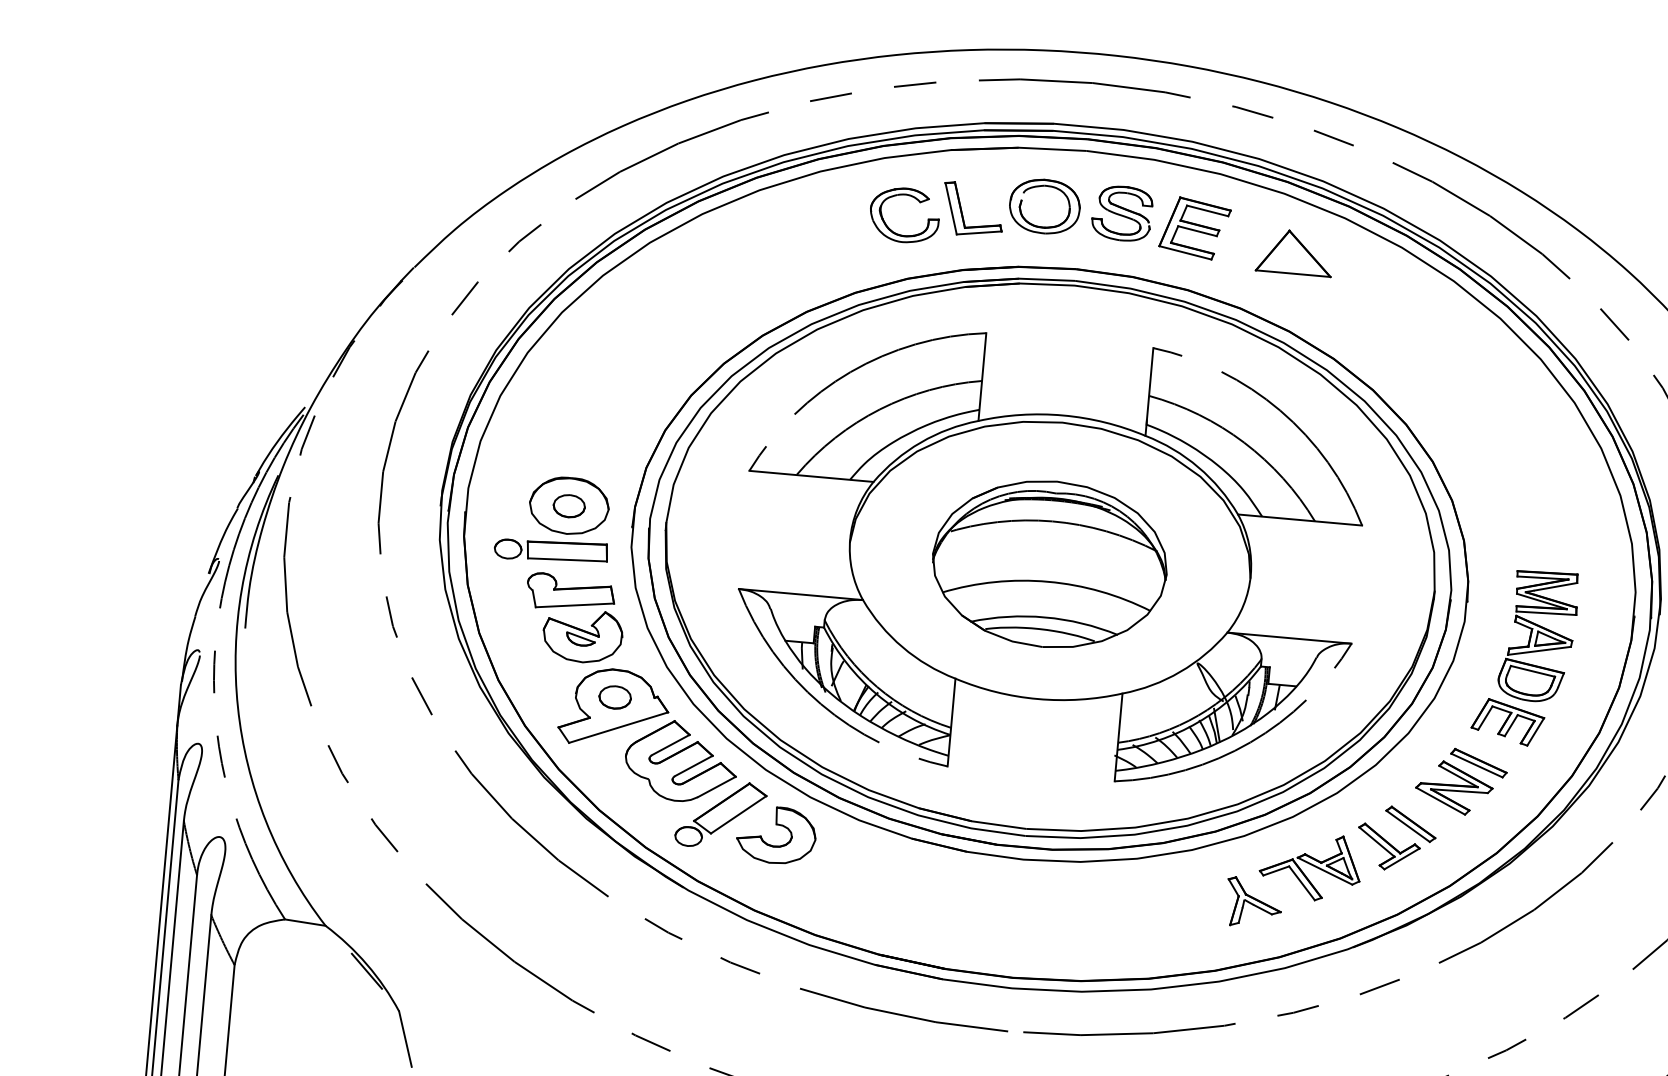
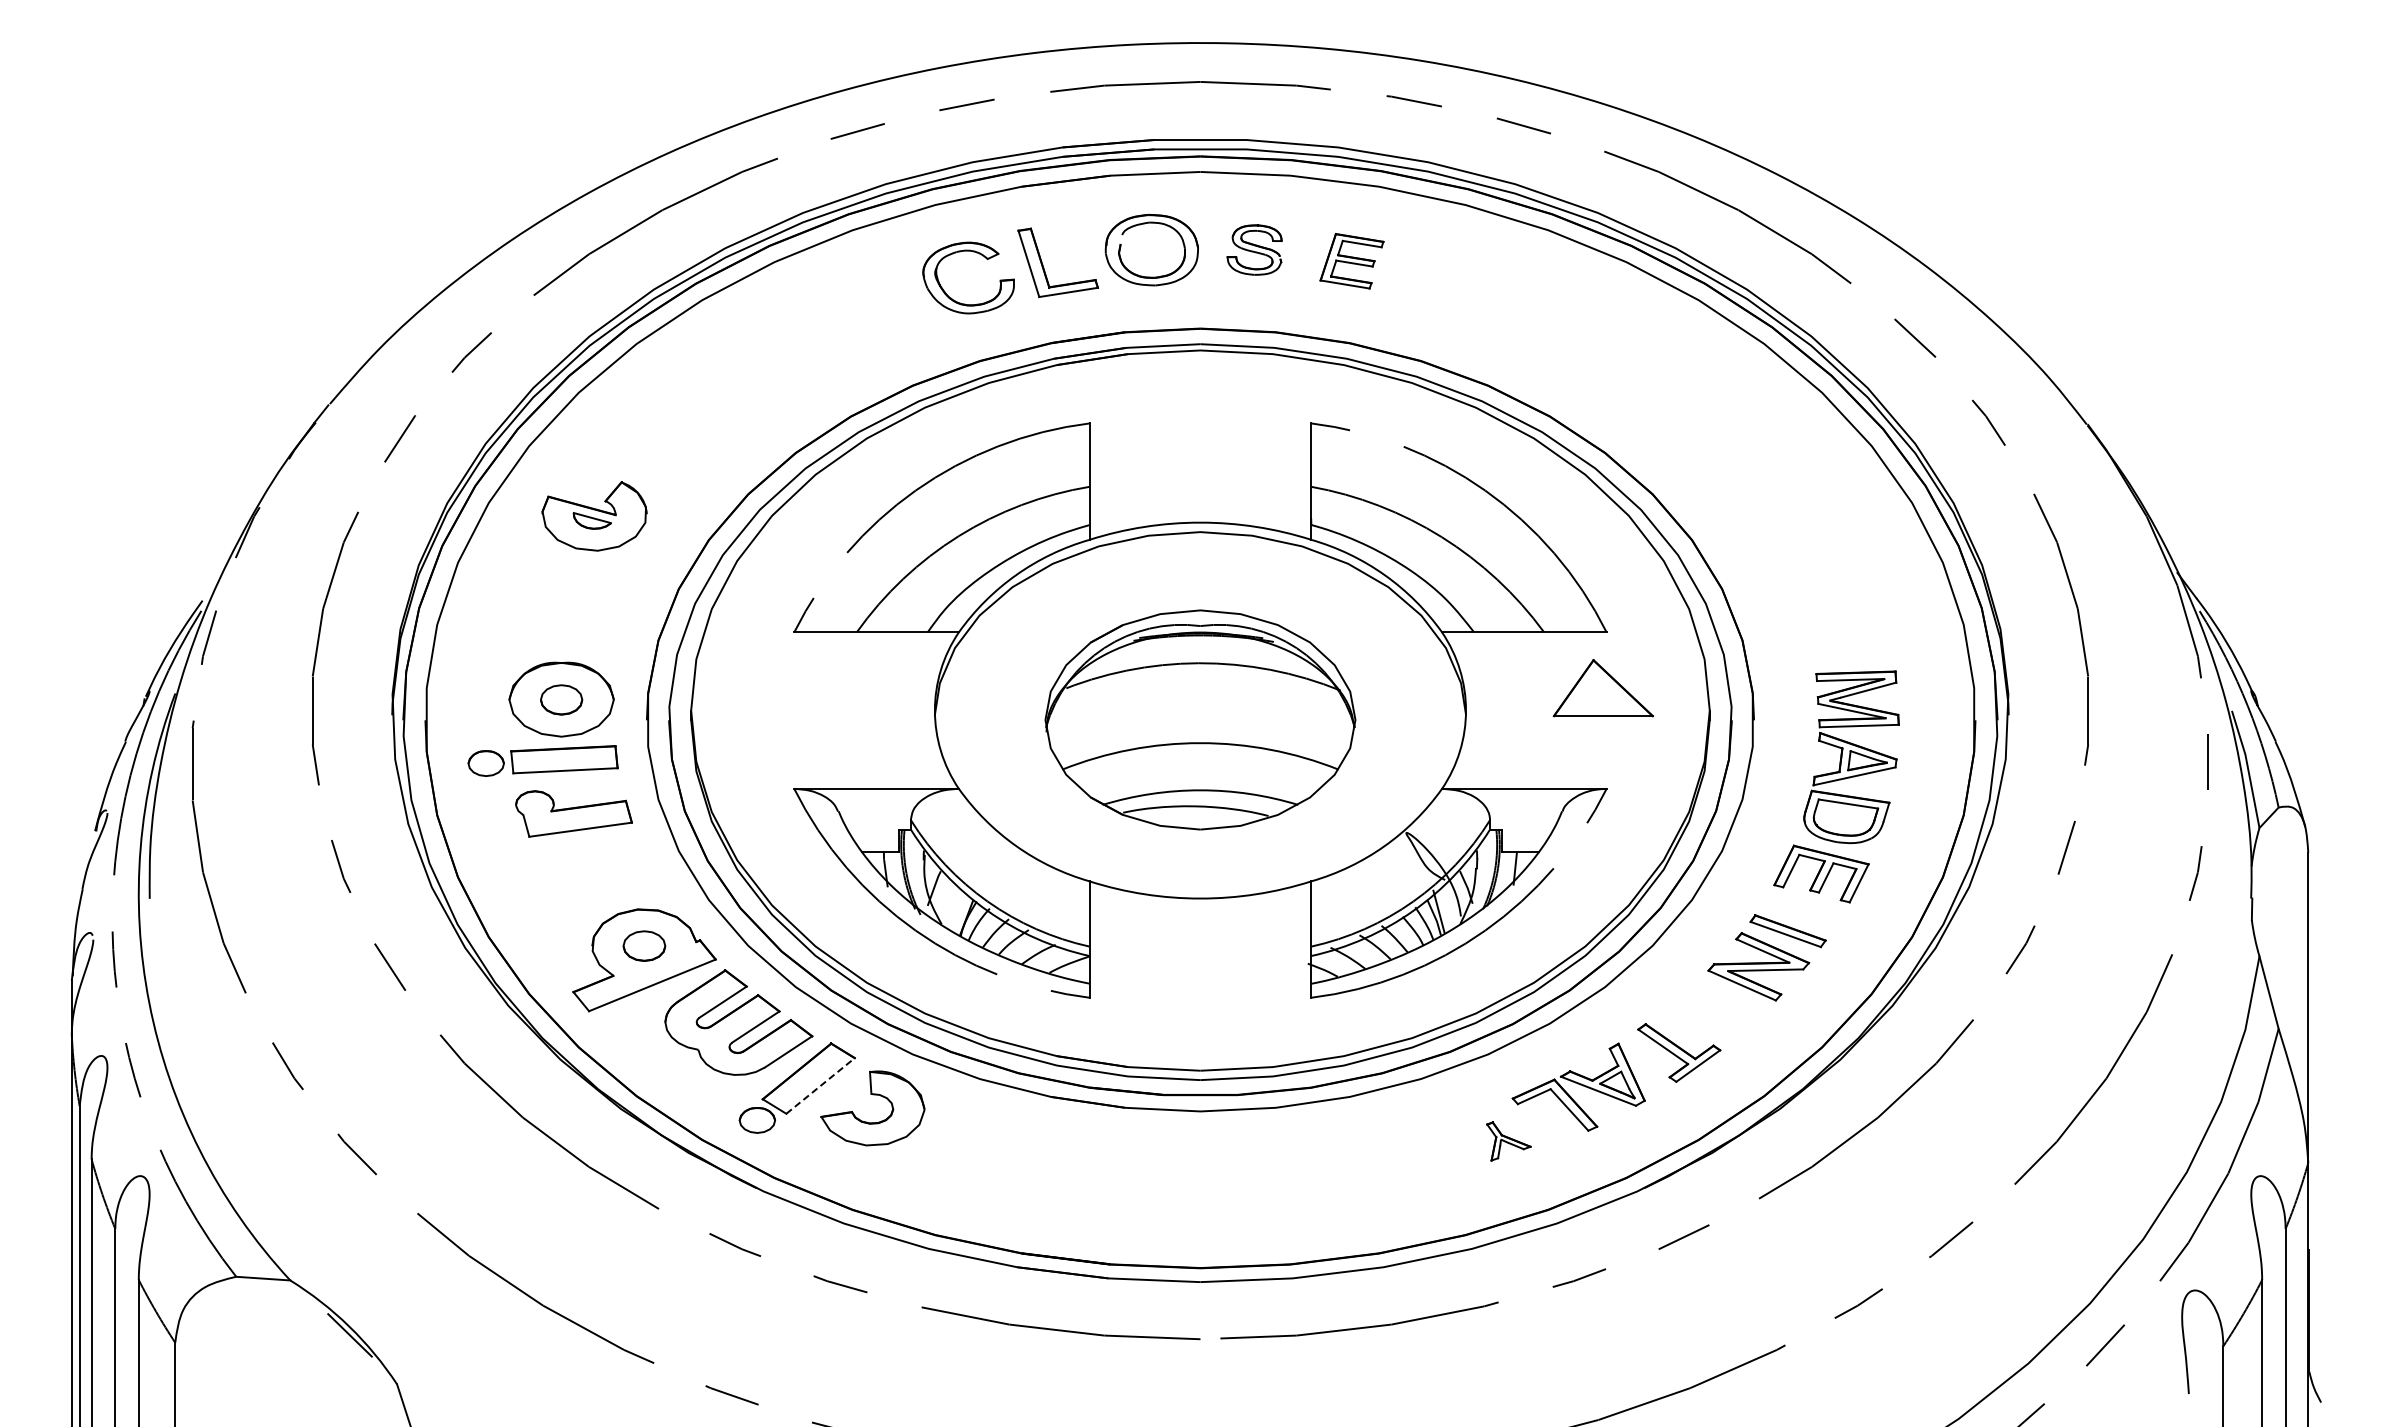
part: (1122, 213) -> (1254, 249), size x0.7
part: (1194, 228) -> (1351, 261), size x0.7
part: (1294, 252) -> (1602, 687), moved
part: (582, 636) -> (594, 516), moved
line: (739, 814) -> (821, 1085), solid -> dashed
part: (1410, 824) -> (1705, 1019), removed
part: (1253, 903) -> (1508, 1141), size x0.6

